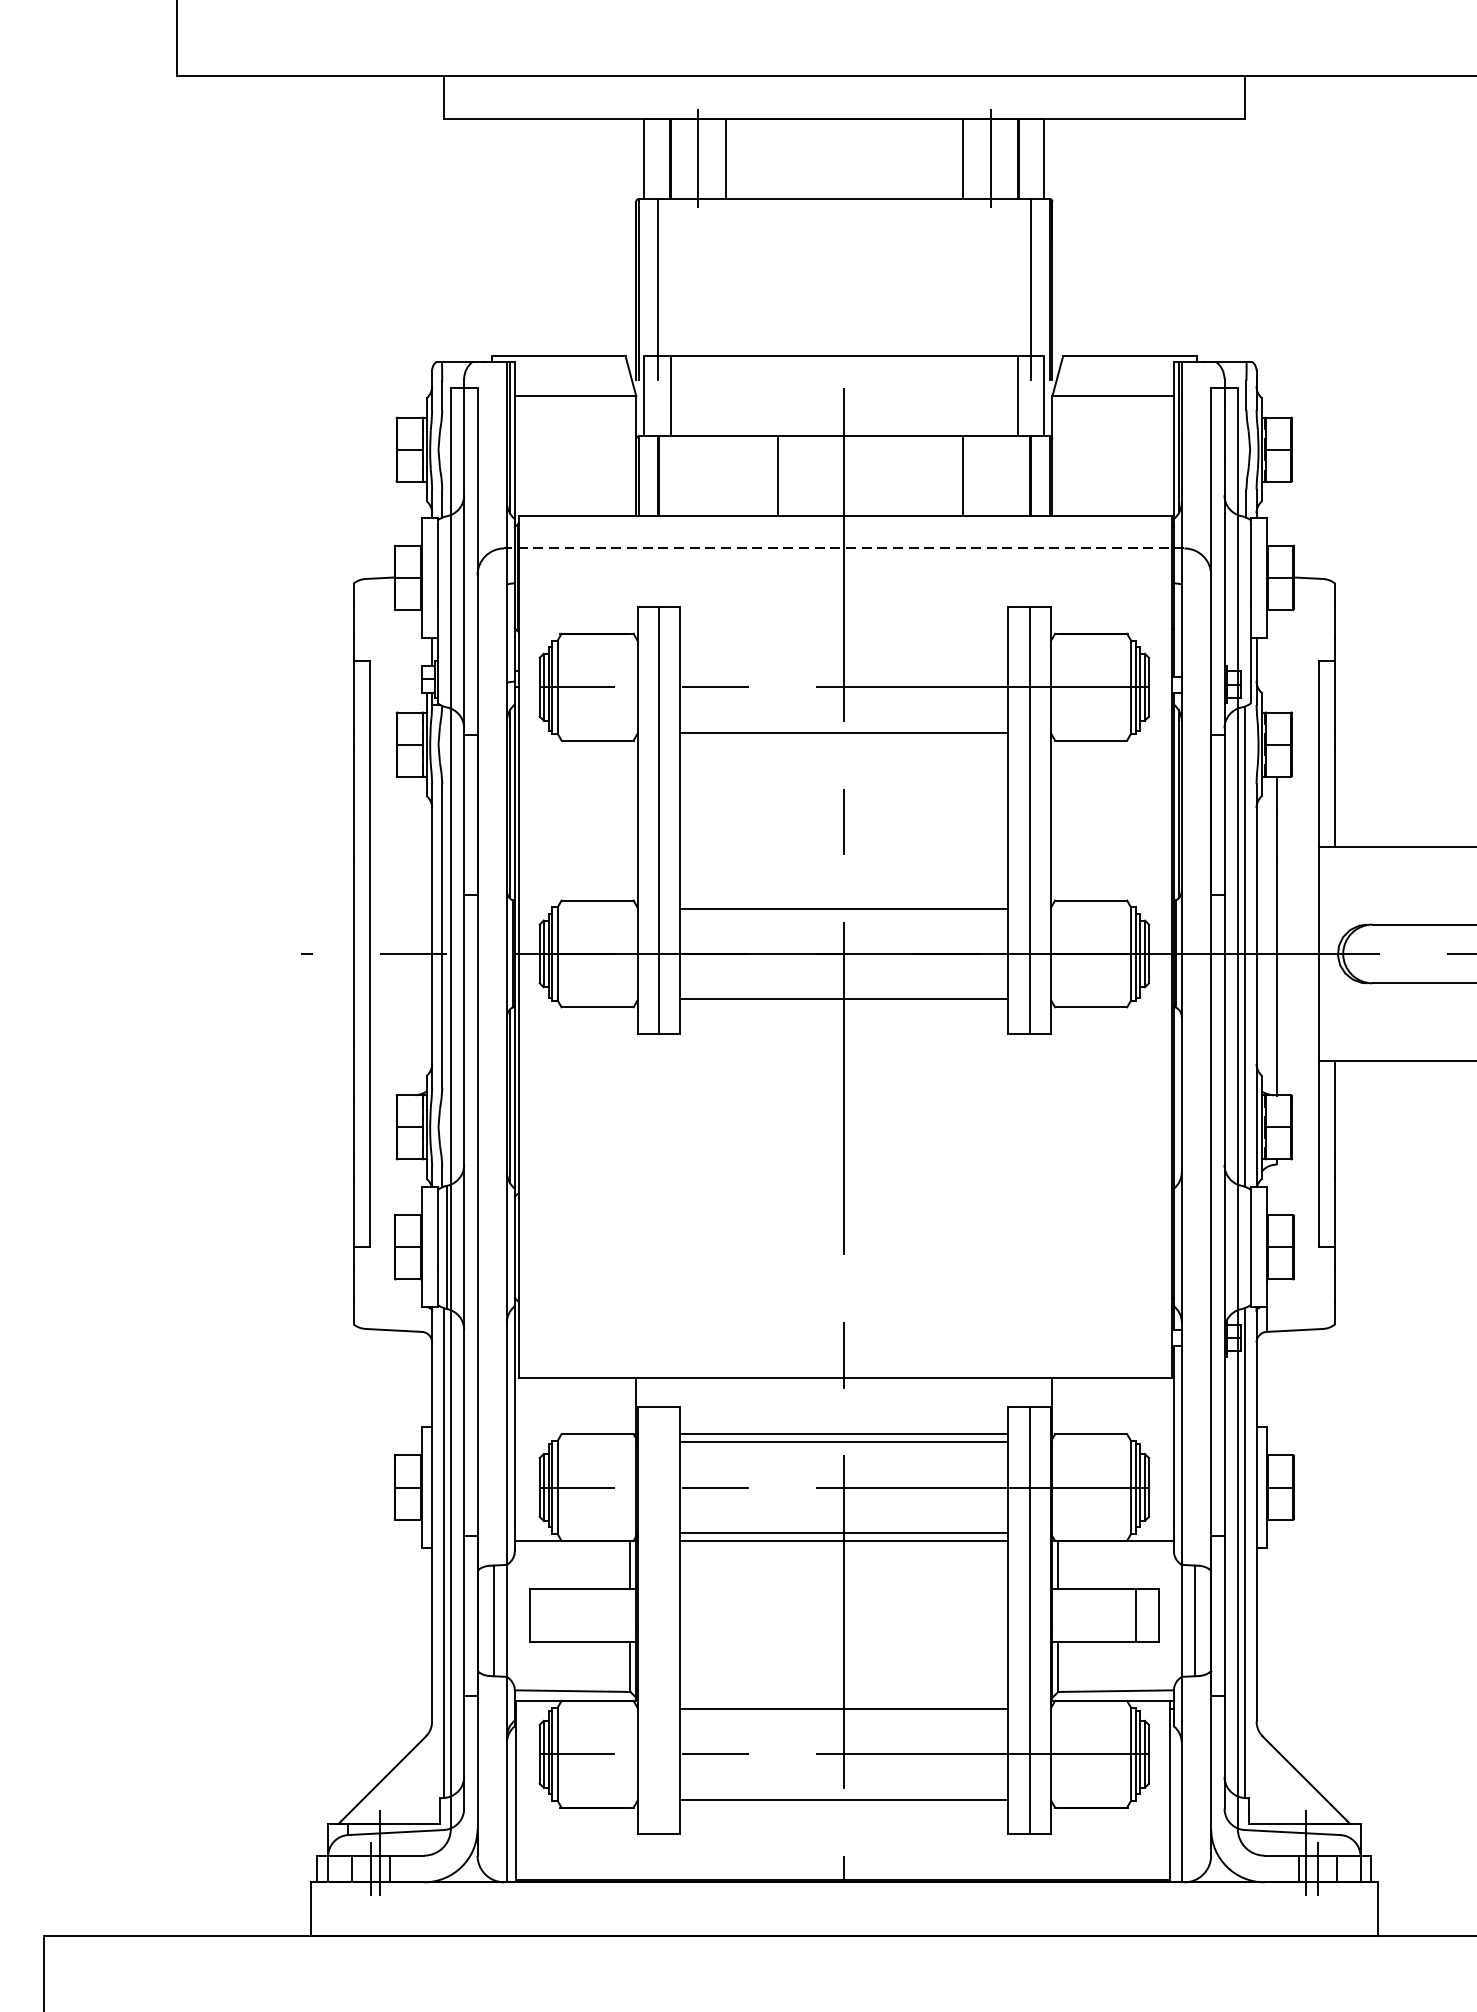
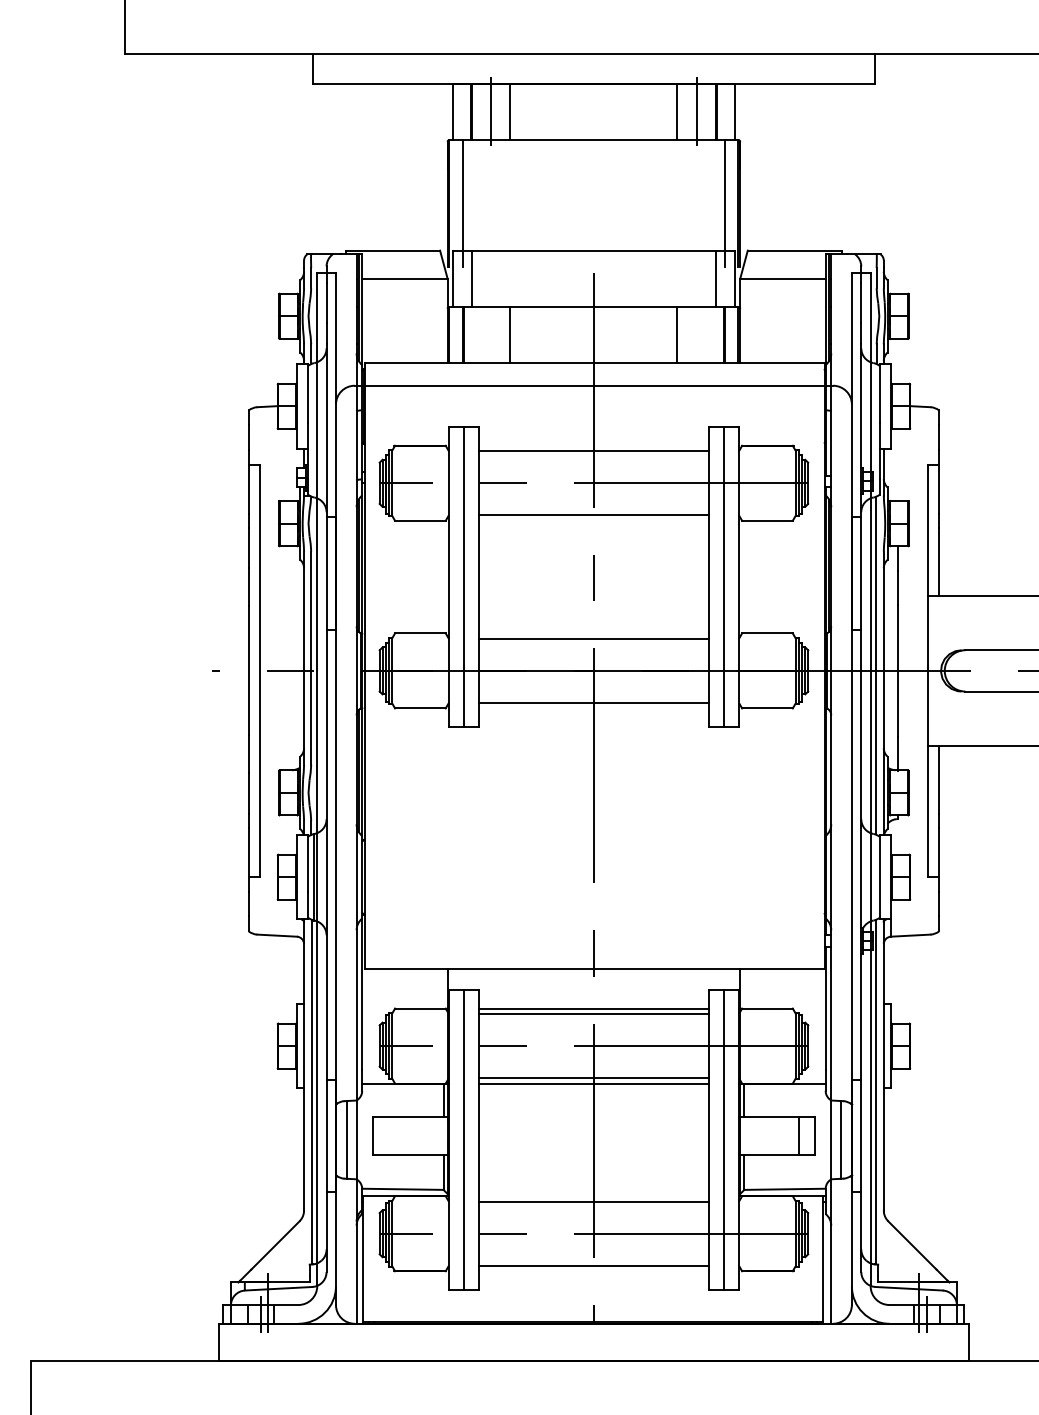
line: (778, 475) -> (510, 334), moved
line: (843, 548) -> (593, 385), dashed -> solid
line: (843, 641) -> (593, 451), added
line: (658, 1620) -> (463, 1139), added

